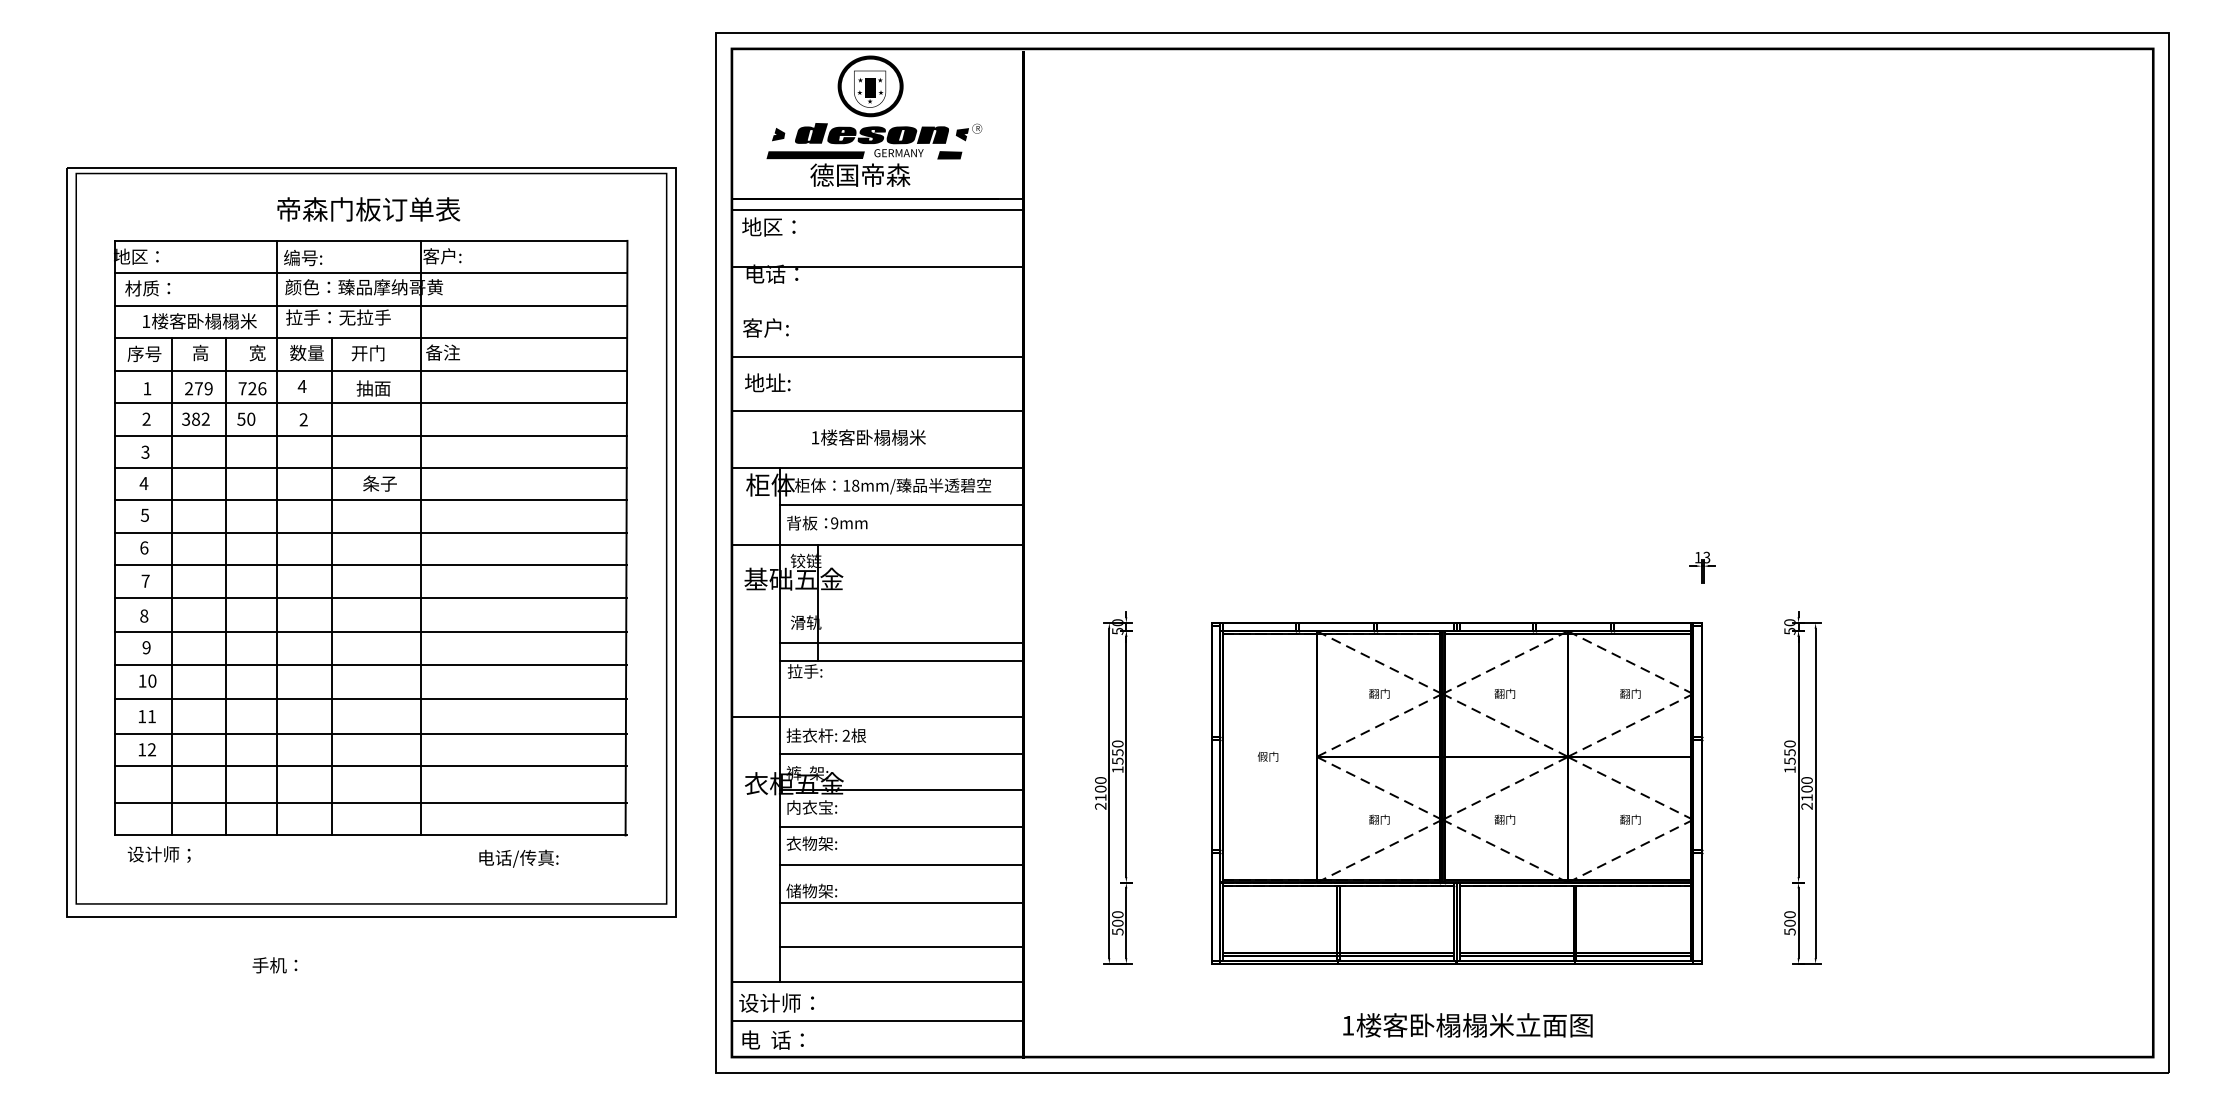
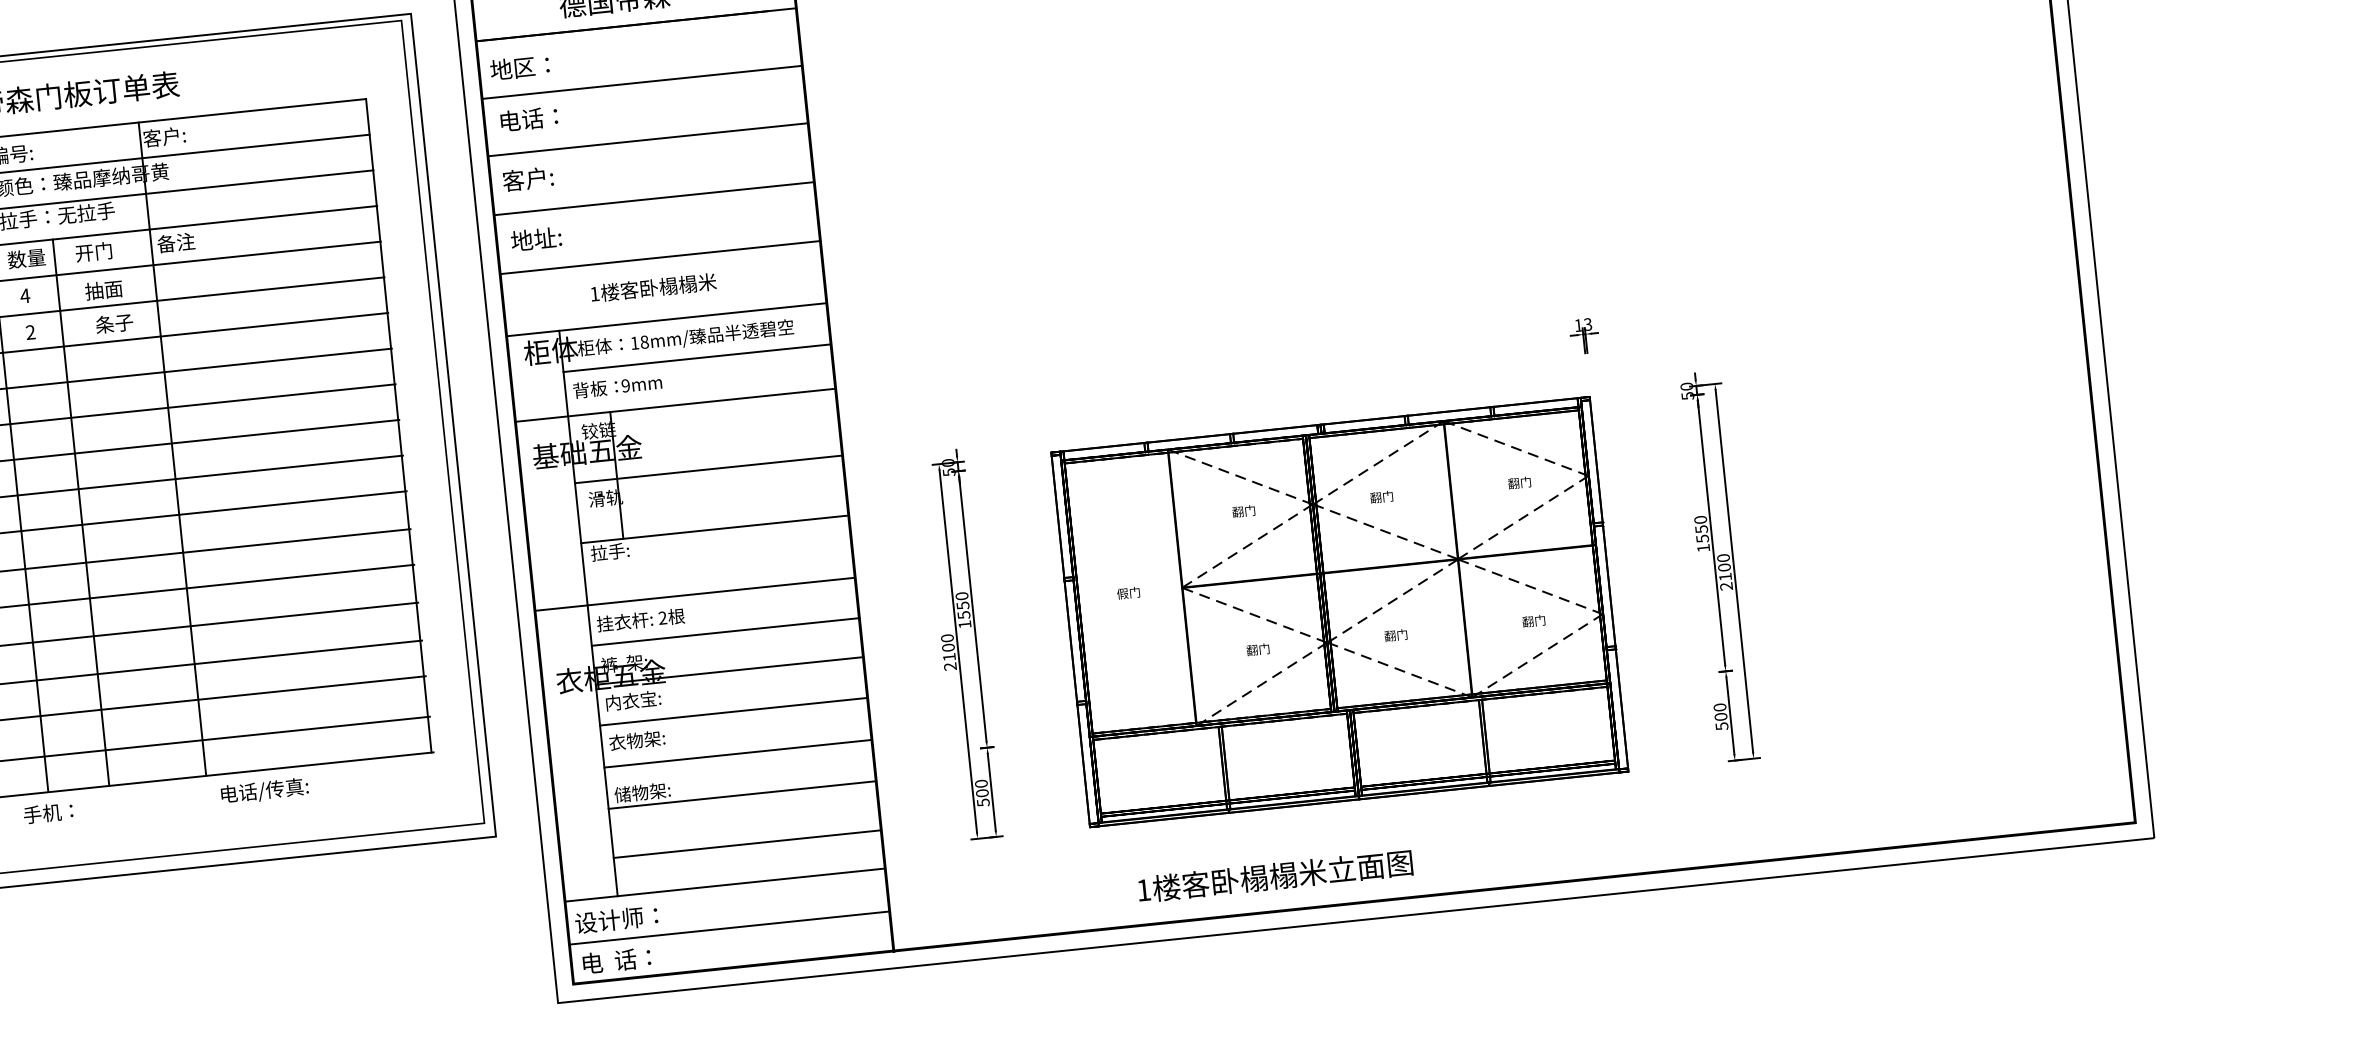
line: (877, 209) -> (642, 82), moved
line: (878, 266) -> (649, 139), moved
text: (379, 483) -> (113, 323), moved
line: (901, 643) -> (708, 469), moved
text: (518, 858) -> (264, 791), moved
text: (274, 965) -> (47, 813), moved
text: (1467, 1025) -> (1274, 876), moved

